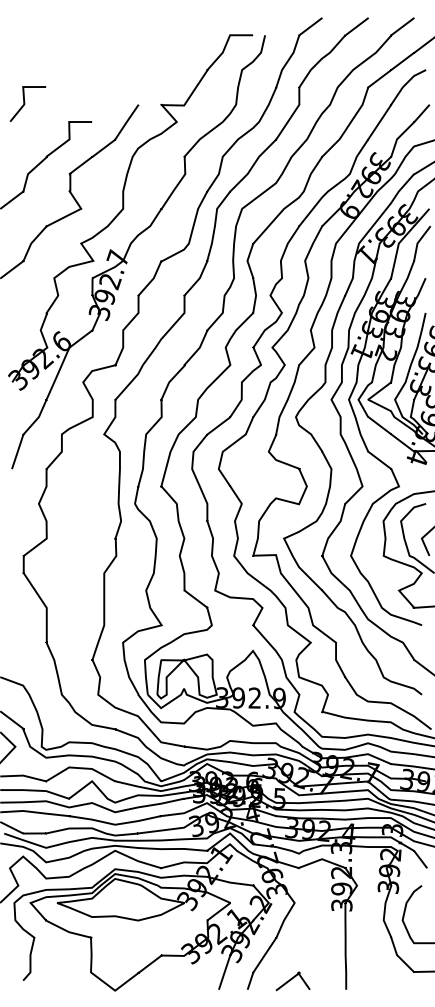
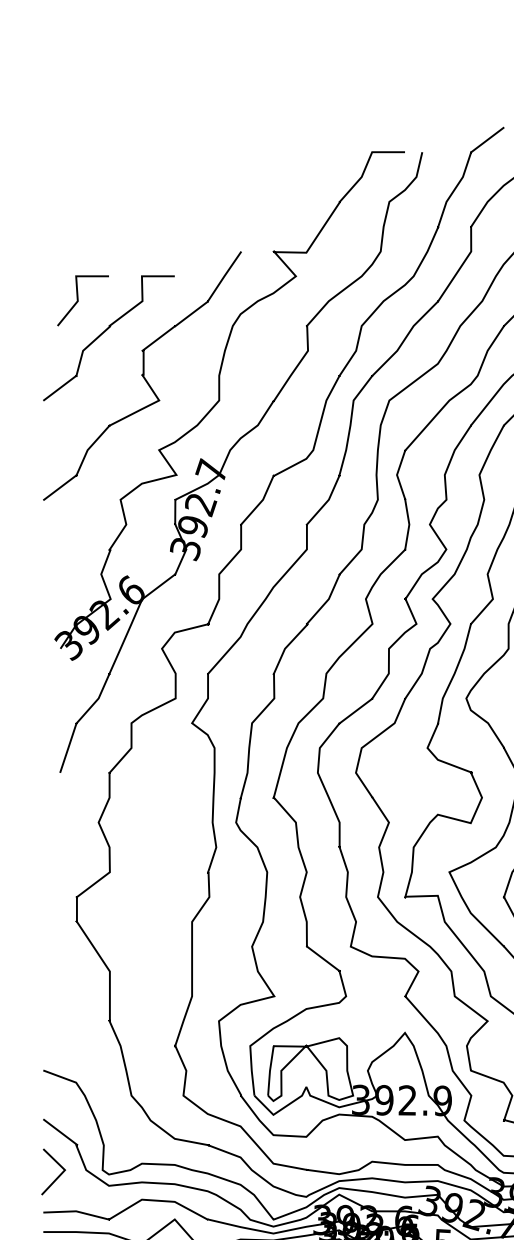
line: (25, 103) -> (79, 299), moved

